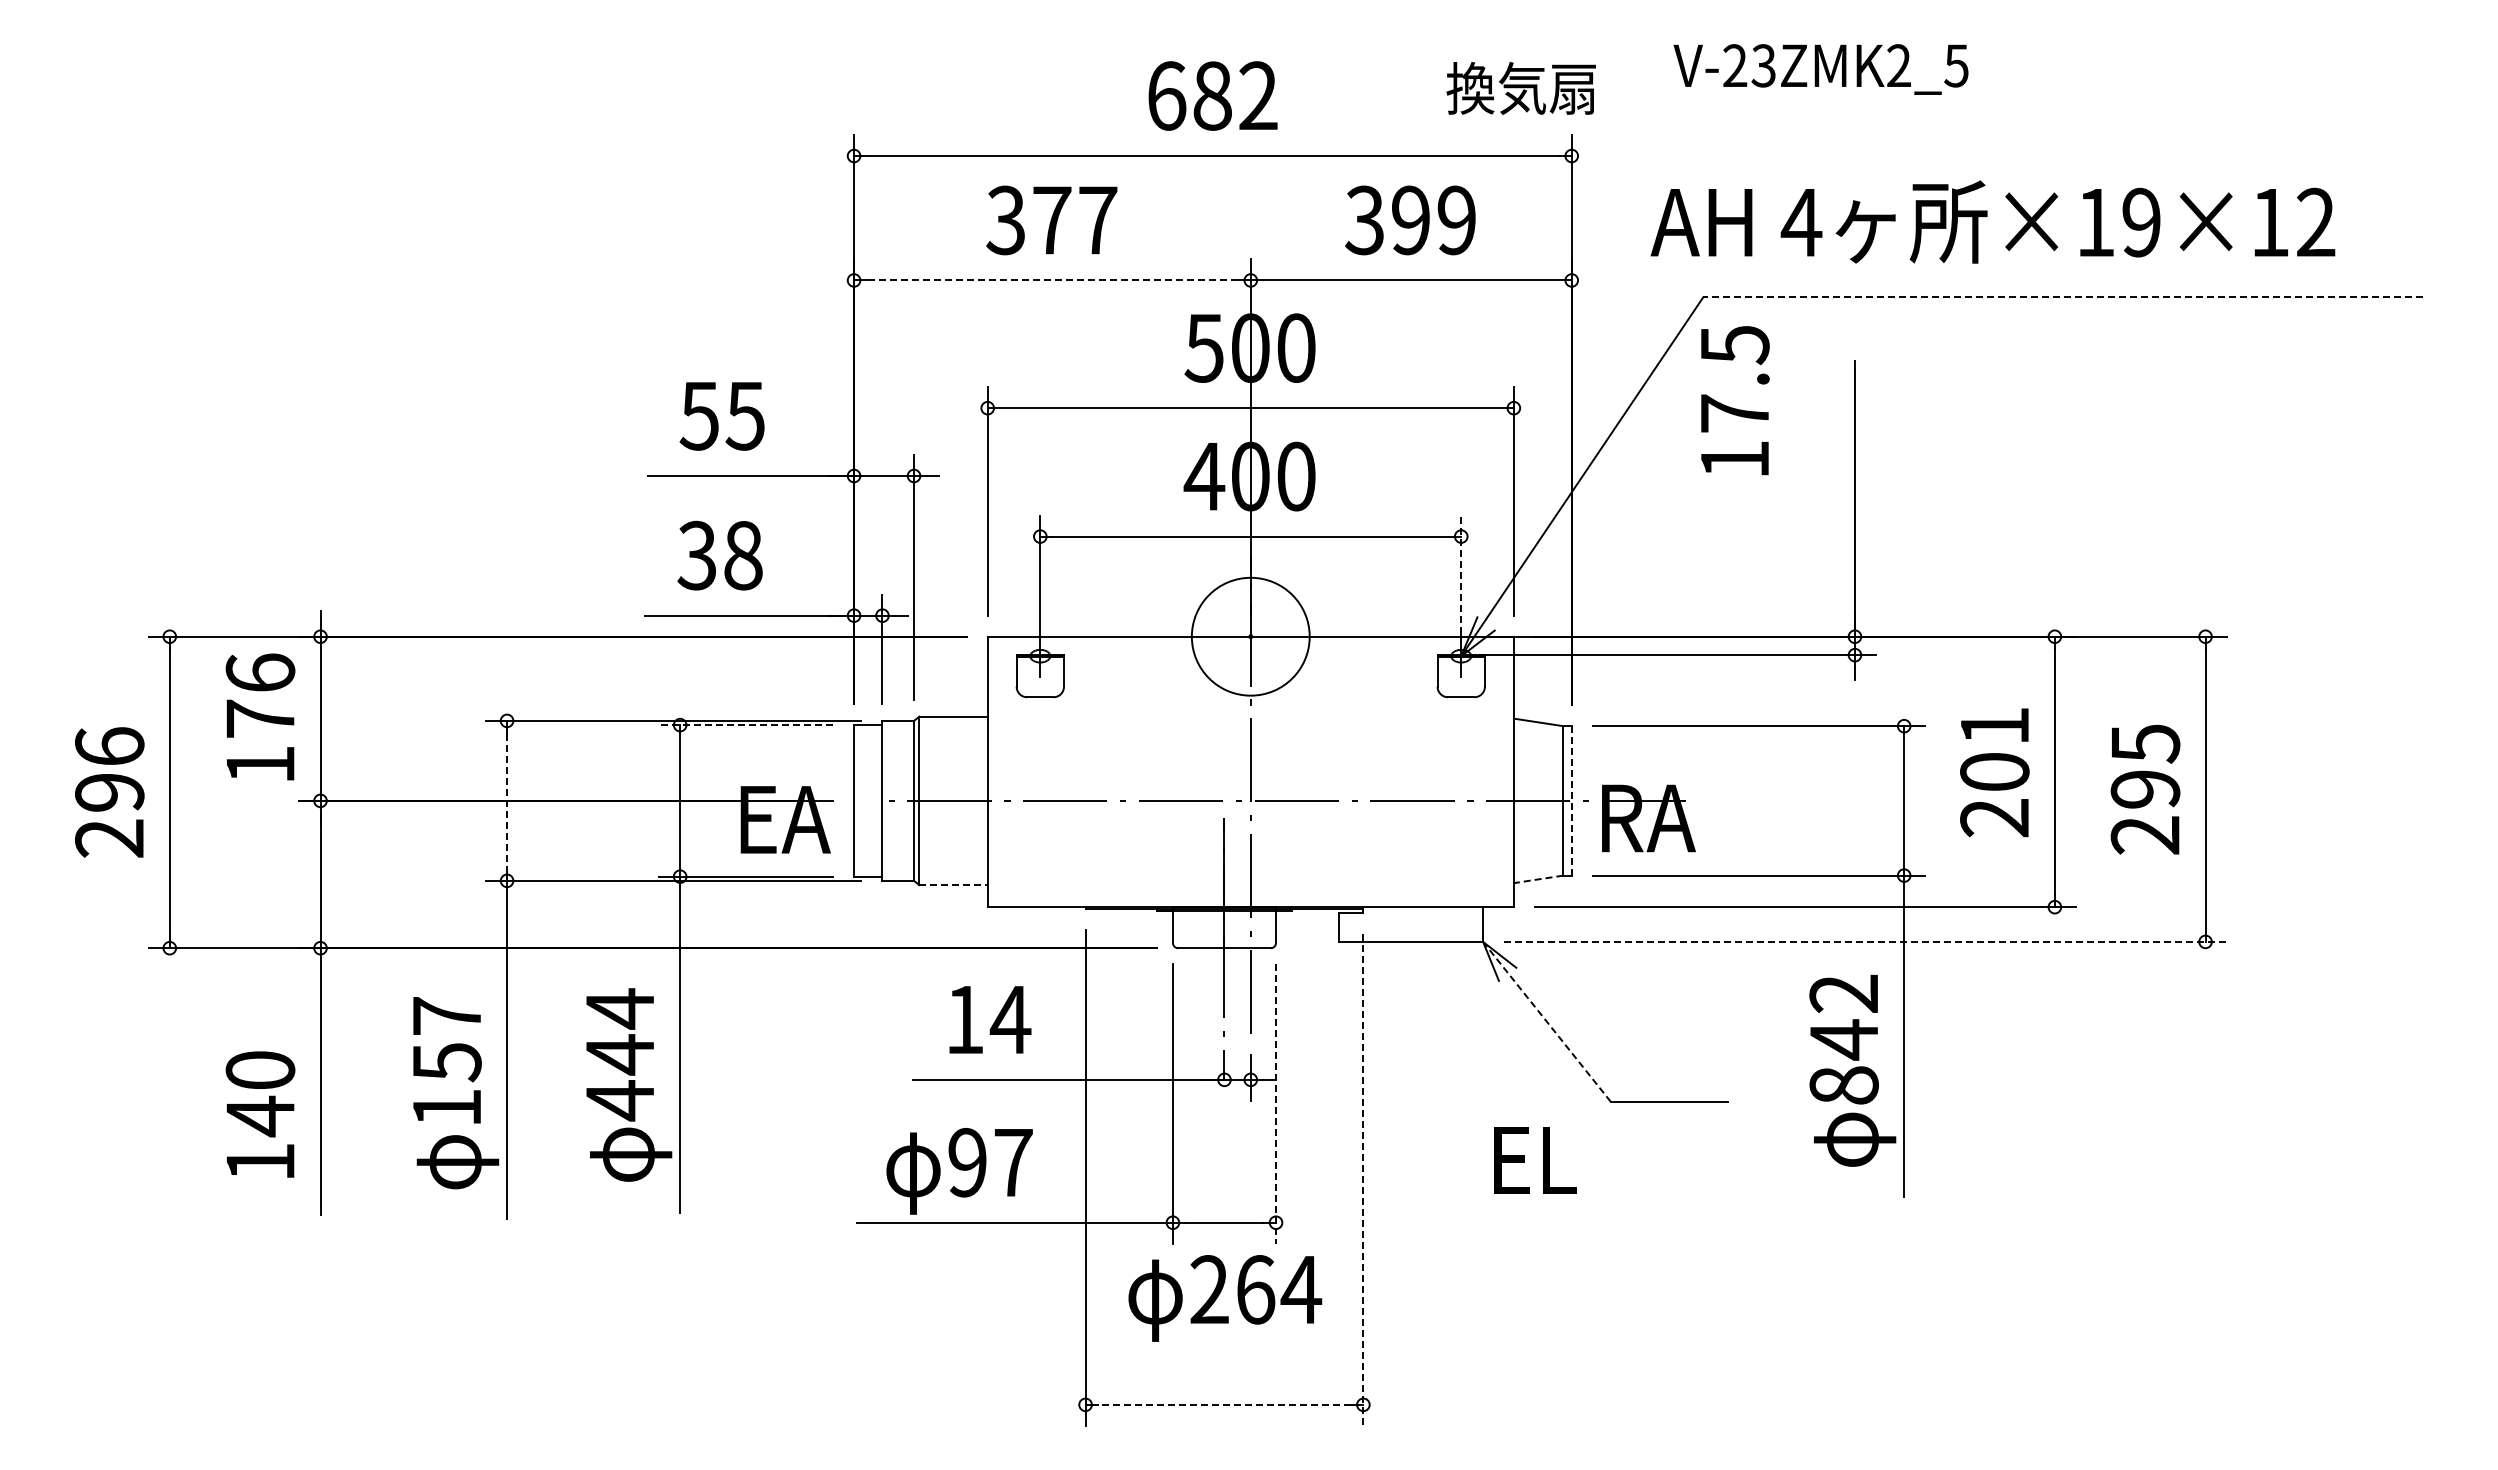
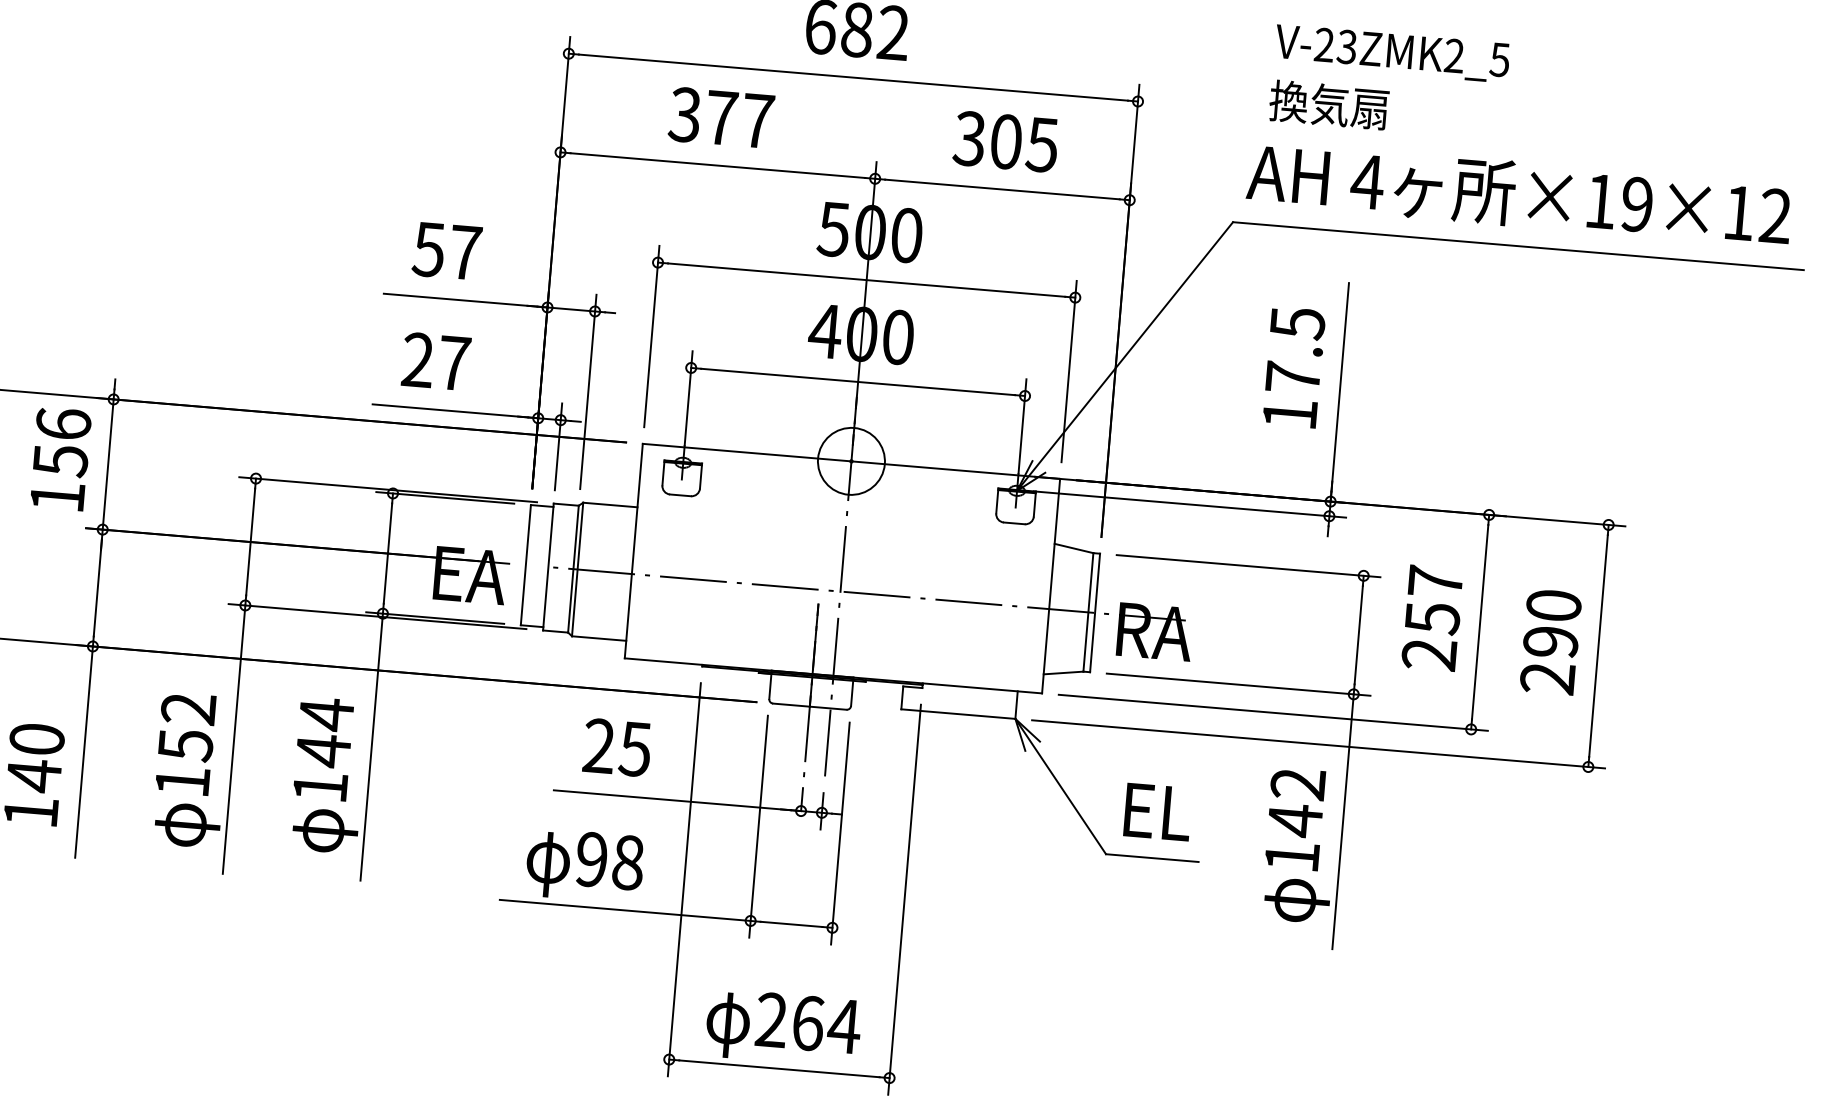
text: (1820, 69) -> (1391, 53), moved
text: (1520, 88) -> (1328, 105), moved
text: (1433, 220) -> (1024, 143), 399 -> 305
text: (1992, 221) -> (1519, 193), moved
line: (1052, 280) -> (717, 165), dashed -> solid
line: (2063, 297) -> (1518, 246), dashed -> solid
text: (1735, 400) -> (1294, 367), moved
text: (744, 416) -> (464, 252), 55 -> 57
text: (719, 555) -> (435, 361), 38 -> 27
line: (1461, 574) -> (1022, 426), dashed -> solid
circle: (1250, 636) -> (851, 461), size x0.71
text: (260, 719) -> (60, 461), 176 -> 156
line: (746, 725) -> (445, 498), dashed -> solid
text: (2145, 743) -> (1553, 605), 295 -> 290
text: (1994, 749) -> (1433, 600), 201 -> 257
line: (1571, 800) -> (1094, 612), dashed -> solid
line: (507, 801) -> (250, 542), dashed -> solid
line: (1538, 879) -> (1063, 673), dashed -> solid
line: (954, 885) -> (599, 638), dashed -> solid
line: (1865, 941) -> (1318, 744), dashed -> solid
text: (446, 1016) -> (188, 709), 157 -> 152
text: (988, 1019) -> (617, 747), 14 -> 25
line: (1546, 1021) -> (1060, 786), dashed -> solid
text: (1843, 1085) -> (1291, 856), 842 -> 142
text: (619, 1100) -> (319, 787), 444 -> 144
line: (1276, 1103) -> (840, 833), dashed -> solid
text: (1535, 1160) -> (1158, 812), moved
text: (1013, 1162) -> (628, 862), 97 -> 98
line: (1363, 1180) -> (904, 900), dashed -> solid
text: (1225, 1298) -> (783, 1028), moved
line: (1223, 1404) -> (778, 1068), dashed -> solid

